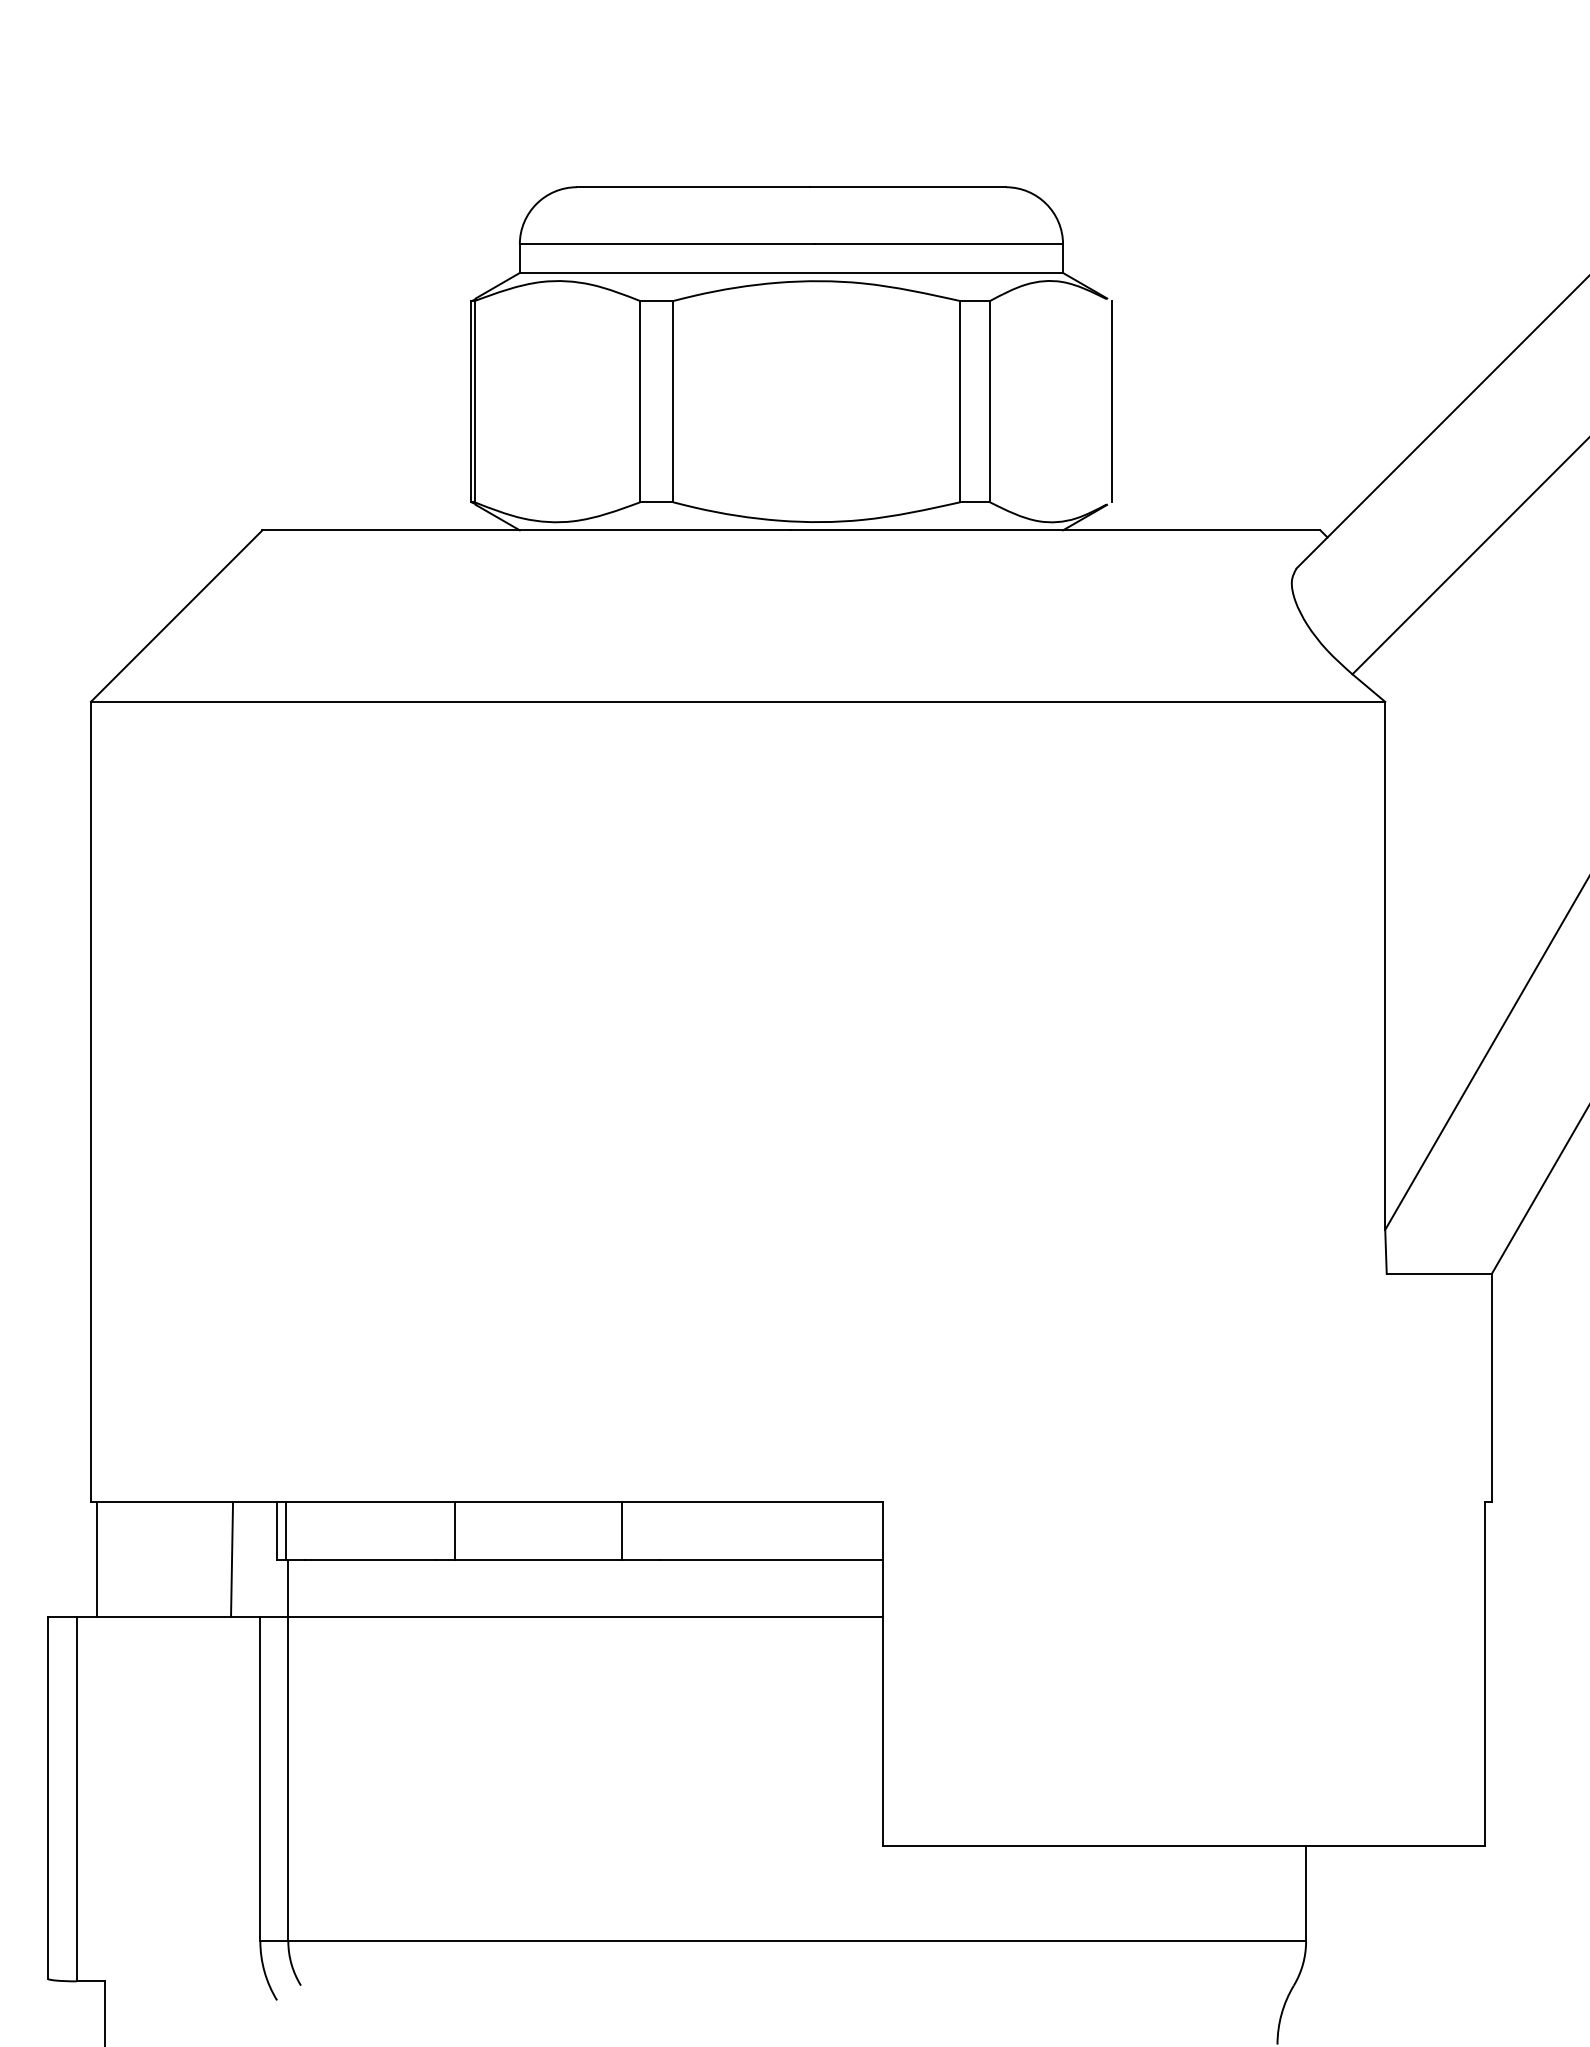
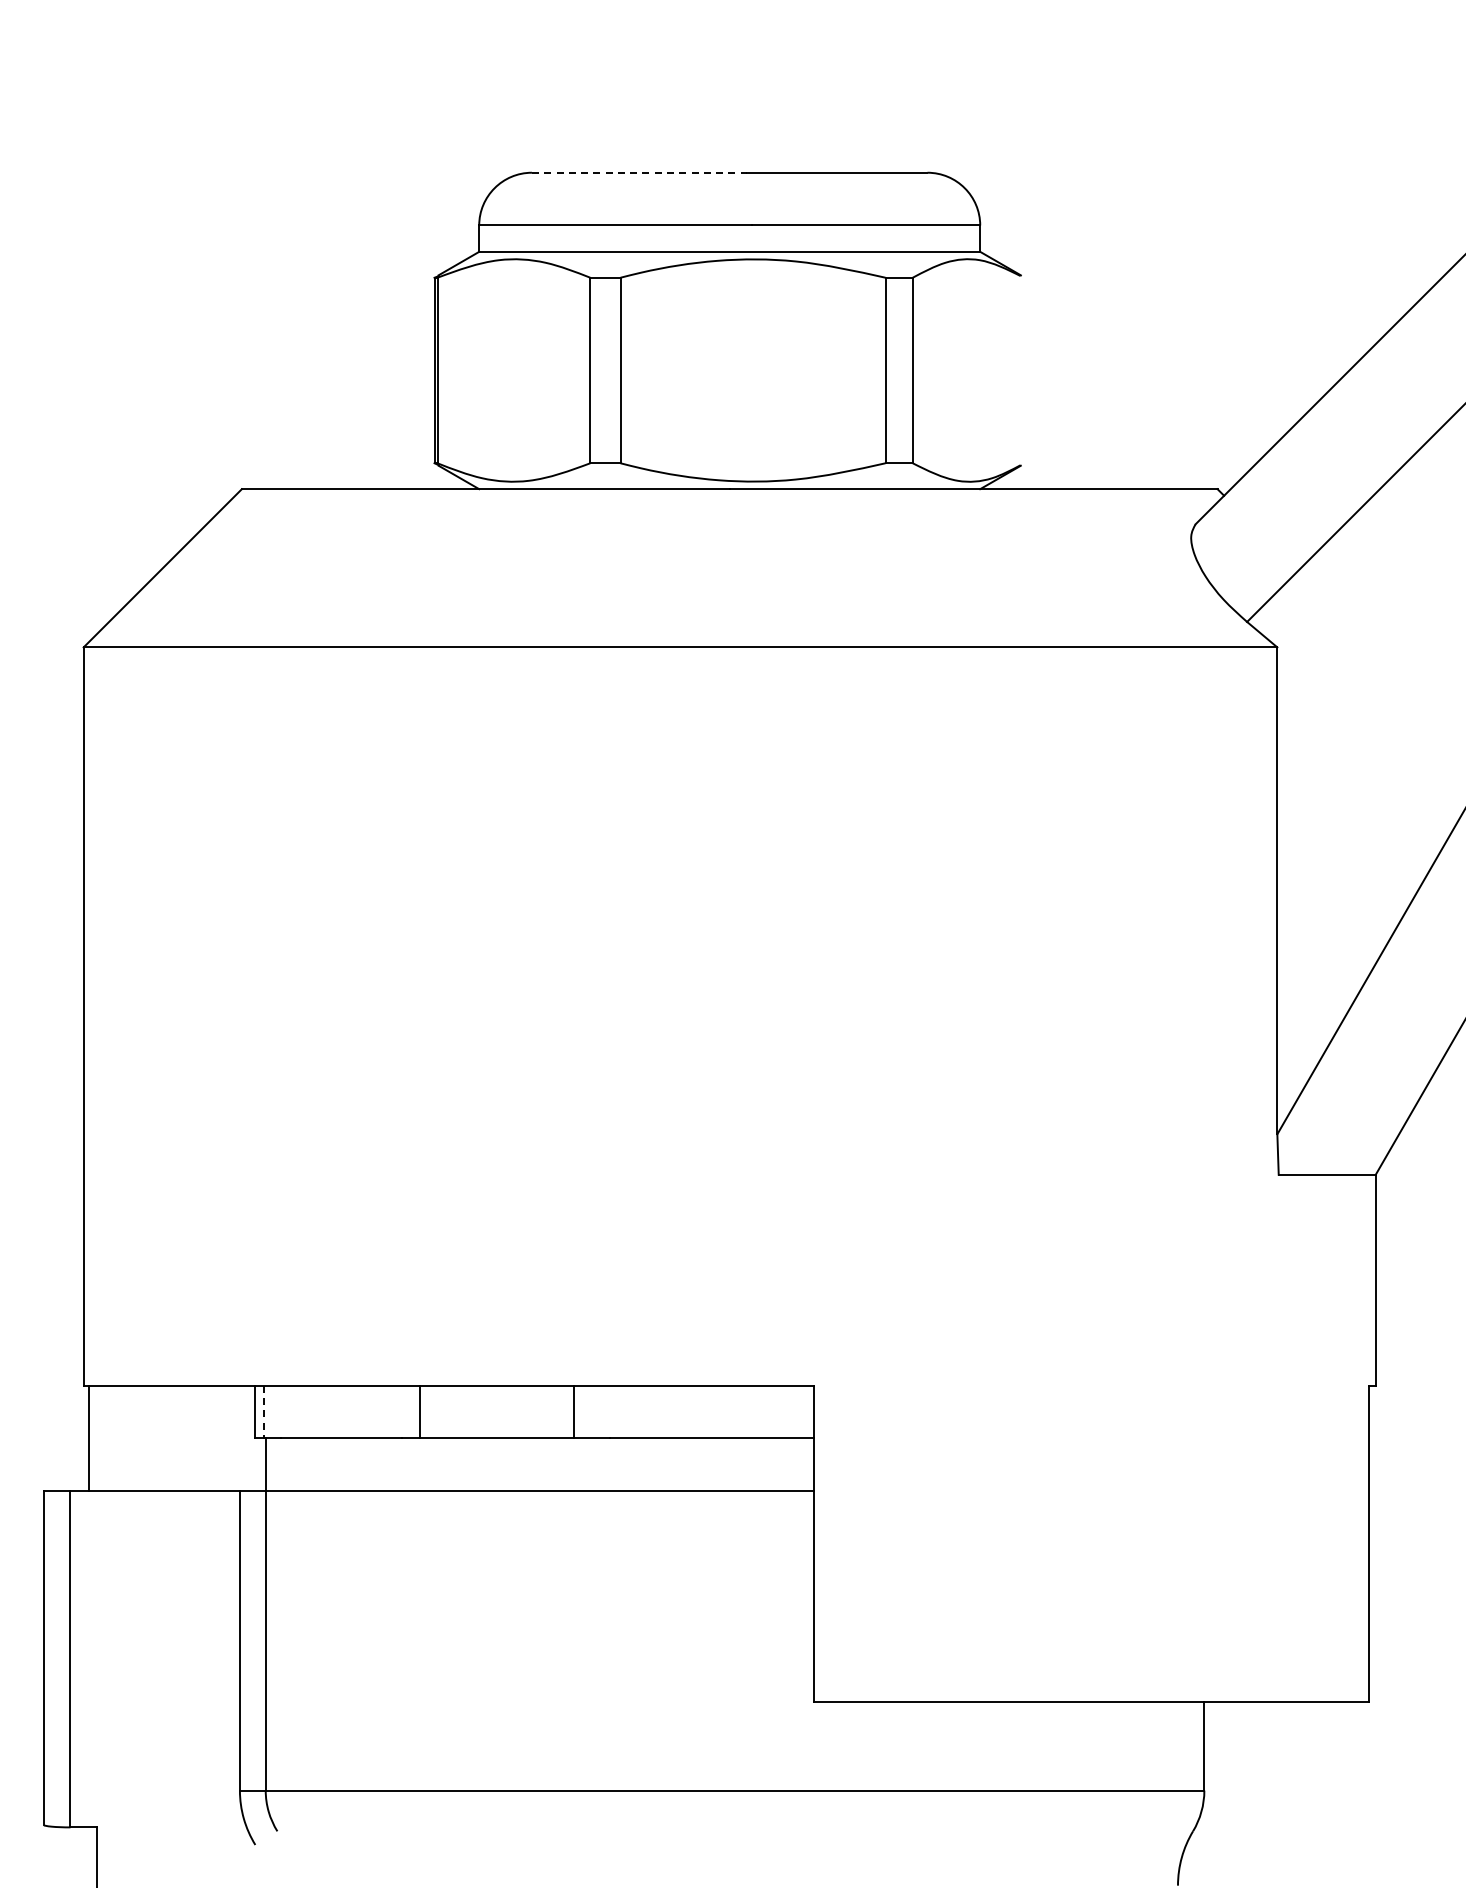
line: (693, 186) -> (639, 172), solid -> dashed
line: (1111, 401) -> (1024, 370), removed
line: (285, 1531) -> (263, 1412), solid -> dashed
line: (231, 1559) -> (213, 1438), removed

